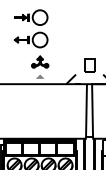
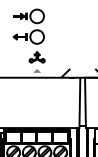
part: (89, 64) -> (82, 59), removed

